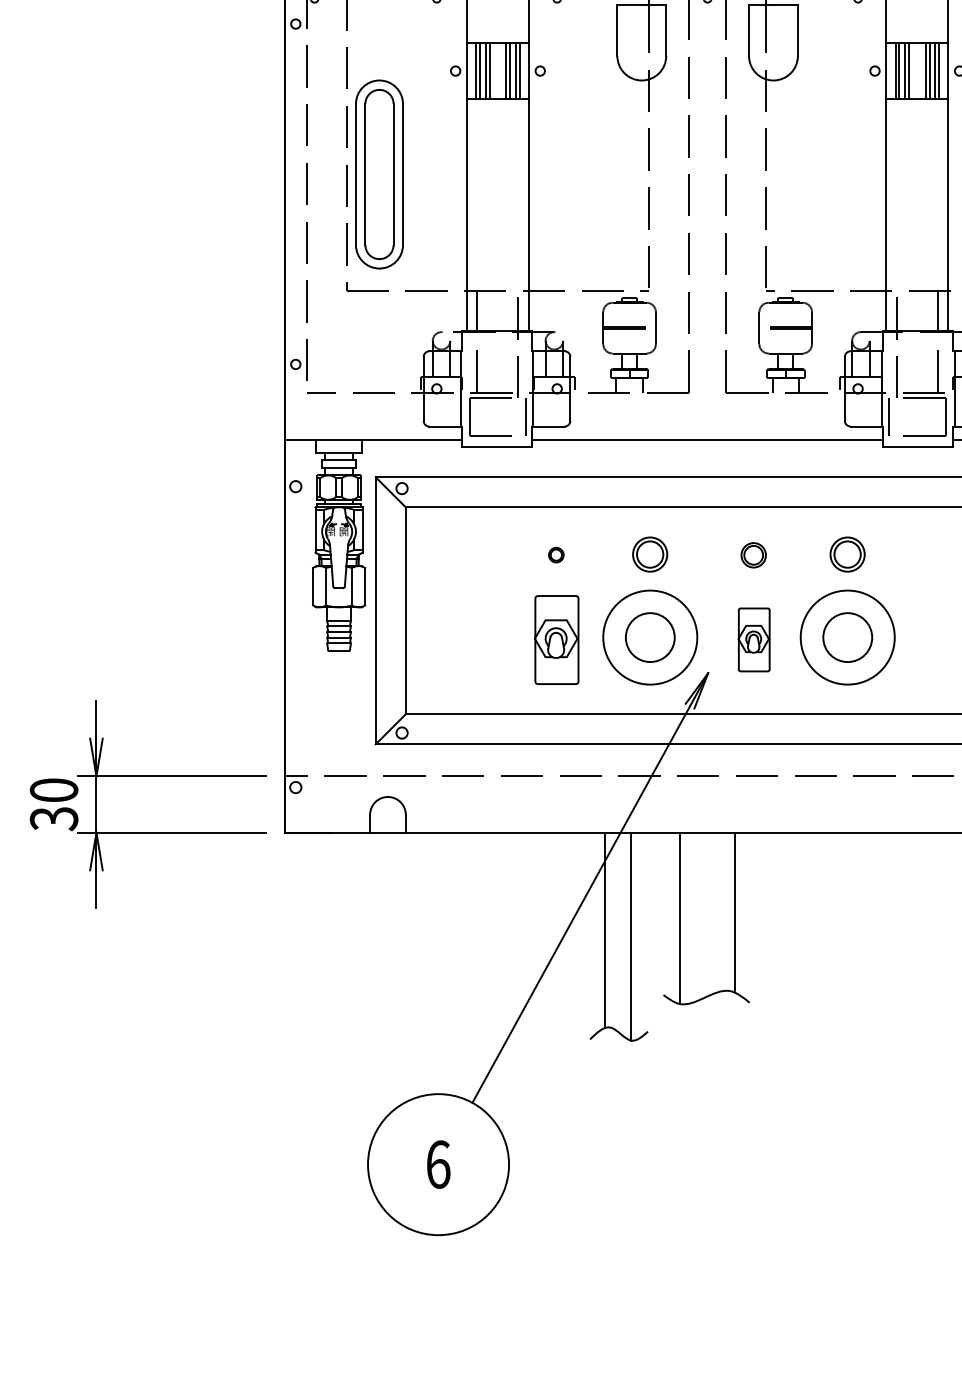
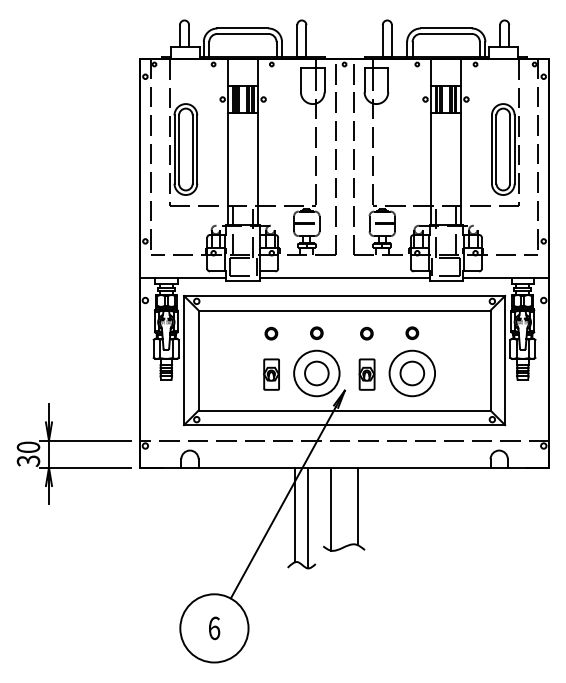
part: (649, 552) -> (316, 332), size x0.71
part: (848, 552) -> (412, 332), size x0.71
part: (556, 554) -> (271, 333), size x1.67
part: (556, 639) -> (271, 374), size x0.71

